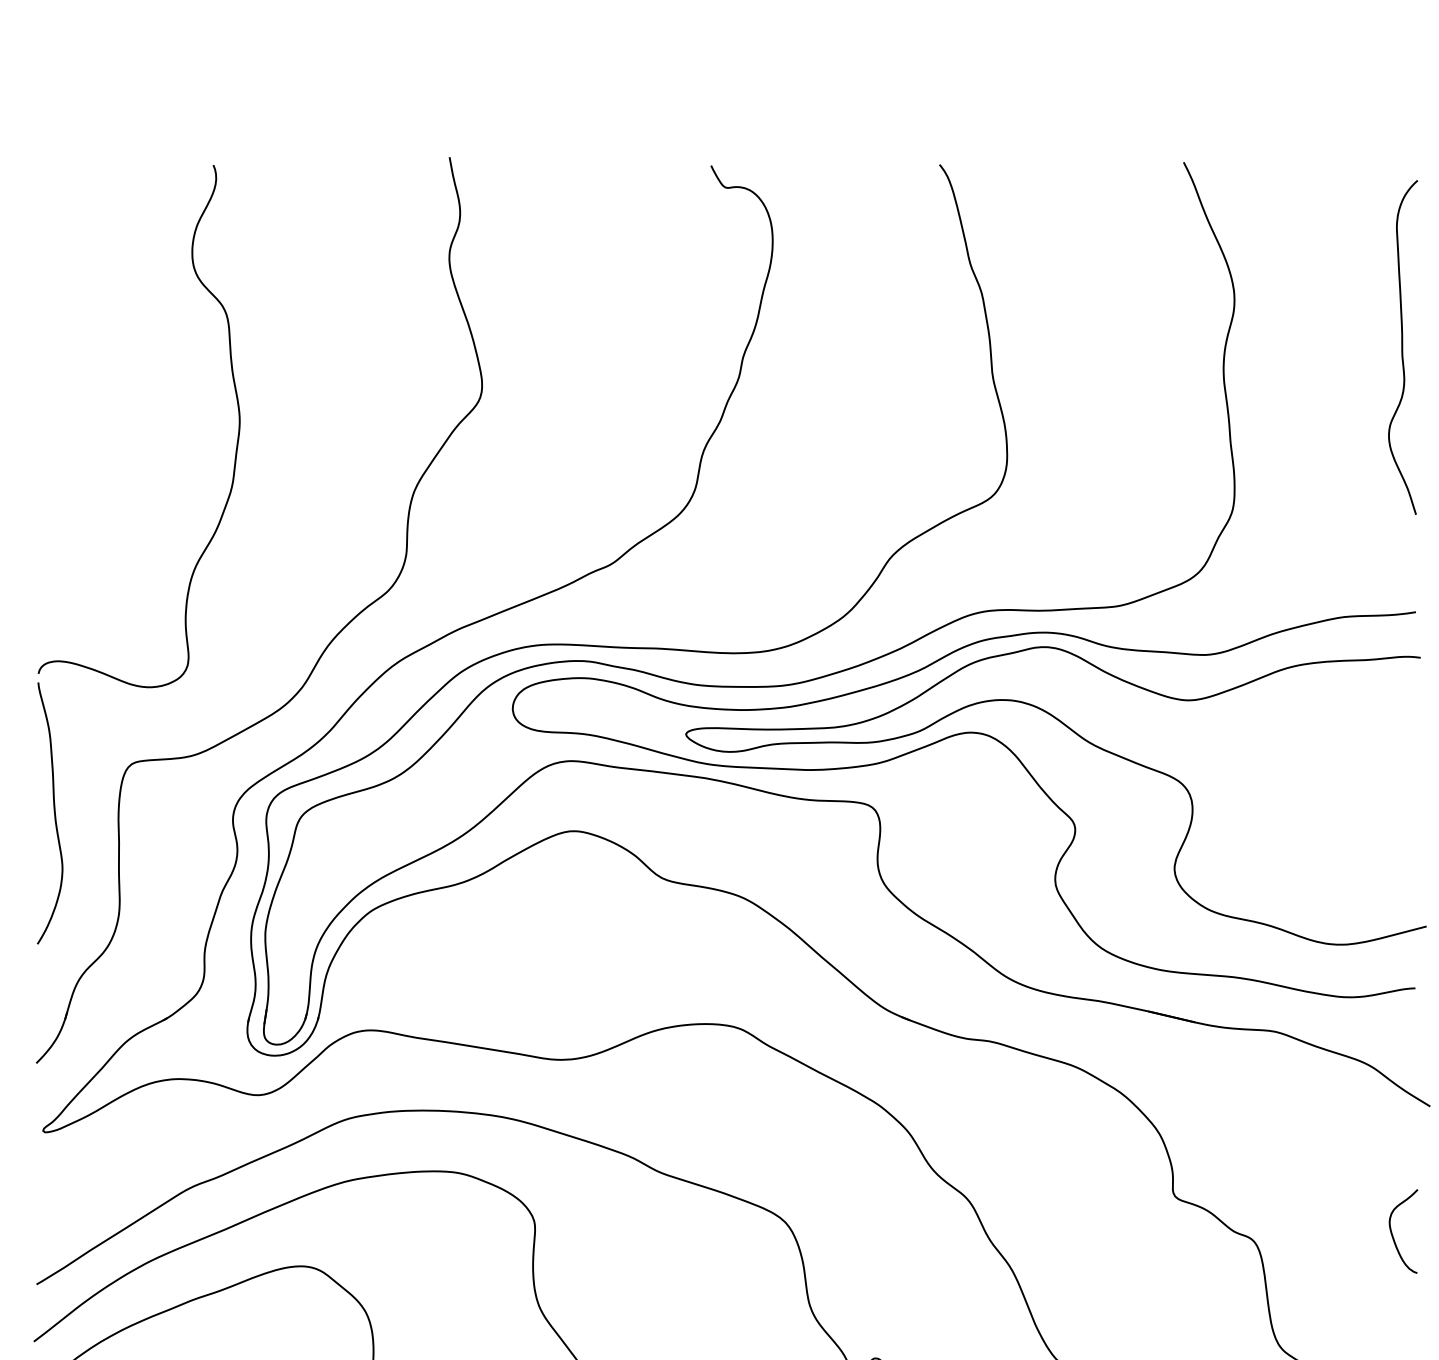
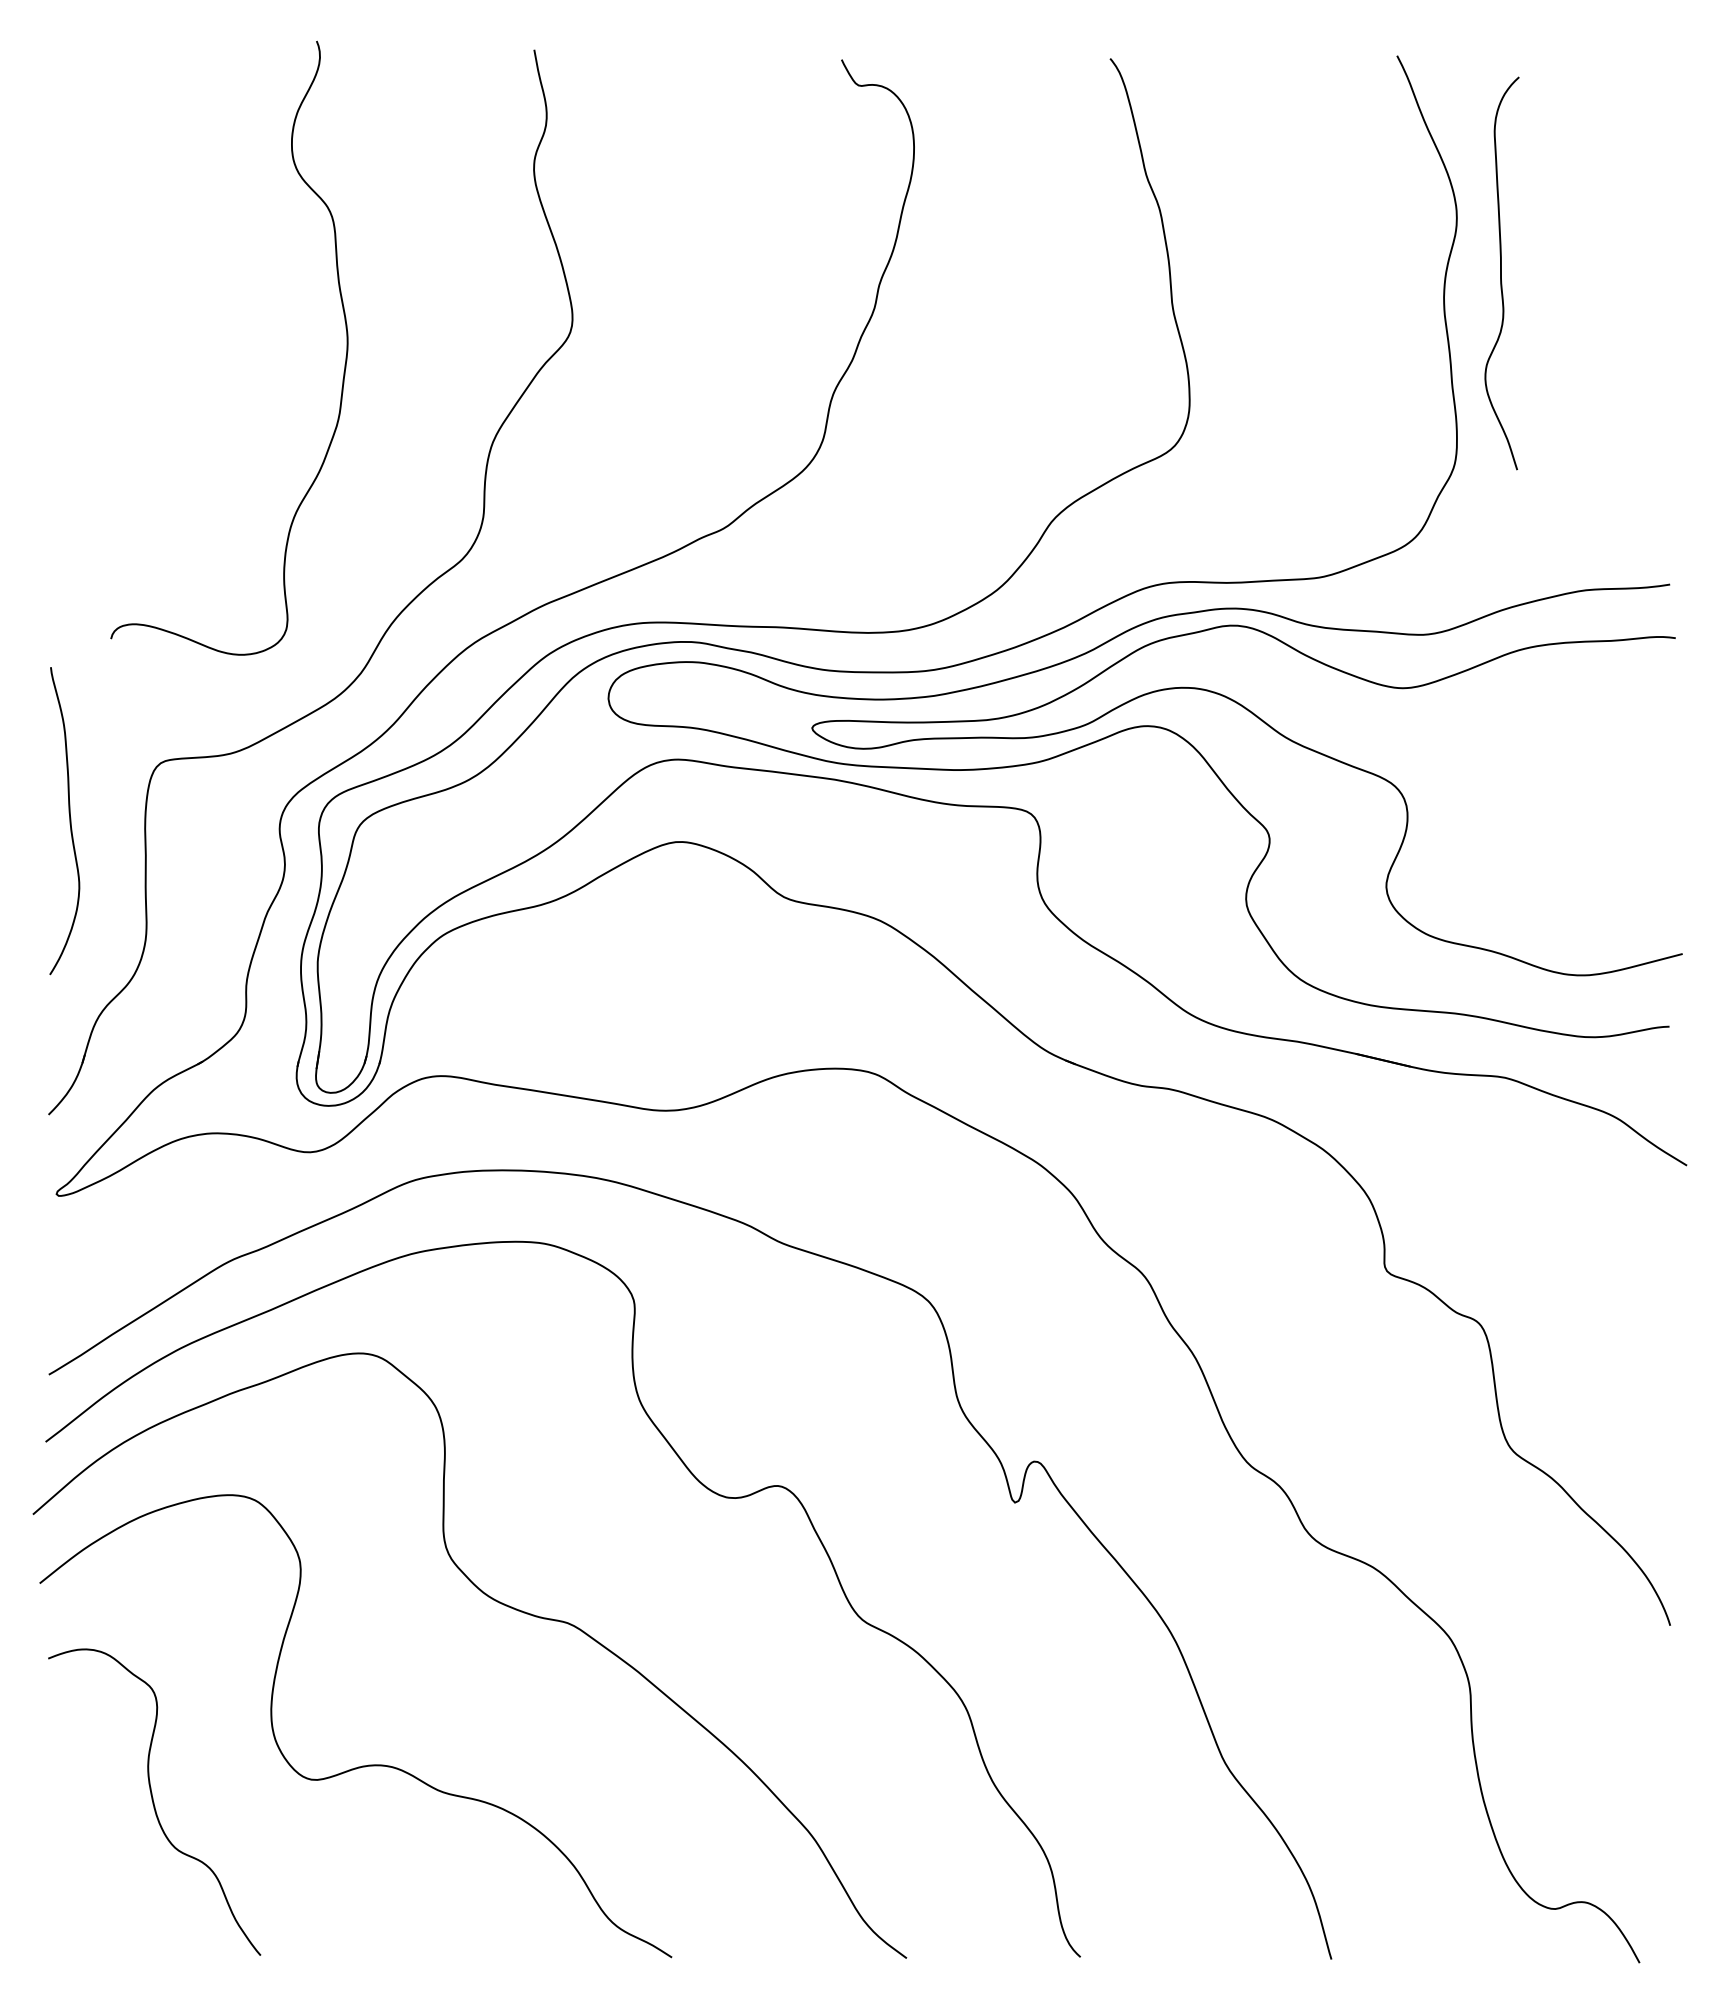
curve: (1402, 347) -> (1501, 273), moved
curve: (237, 440) -> (344, 364), moved
curve: (1393, 1235) -> (1643, 1317), removed

